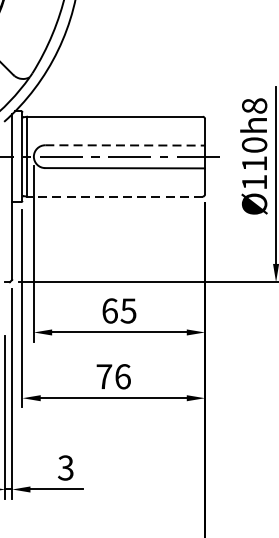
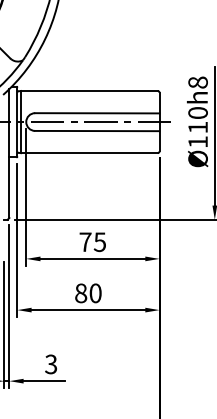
line: (125, 145) -> (97, 113), dashed -> solid
line: (113, 197) -> (88, 153), dashed -> solid
text: (109, 311) -> (85, 242), 65 -> 75
text: (113, 376) -> (88, 293), 76 -> 80

